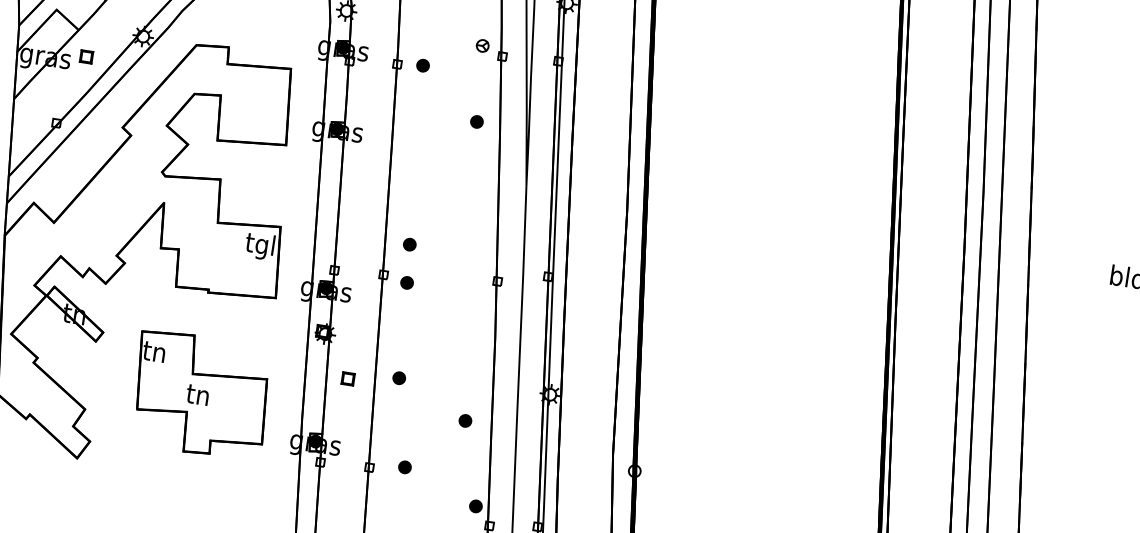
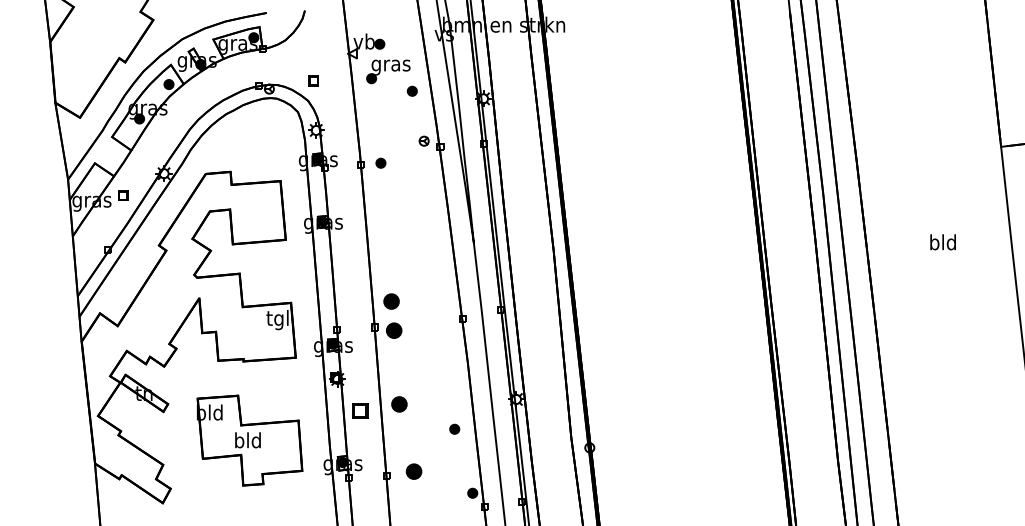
part: (476, 121) -> (428, 199), removed
part: (409, 243) -> (391, 300), size x1.6
part: (406, 282) -> (393, 330), size x1.6
text: (154, 351) -> (209, 412), tn -> bld
part: (348, 378) -> (360, 410), size x1.6
part: (398, 378) -> (398, 404), size x1.6
text: (197, 394) -> (247, 440), tn -> bld
part: (404, 466) -> (413, 471), size x1.6

